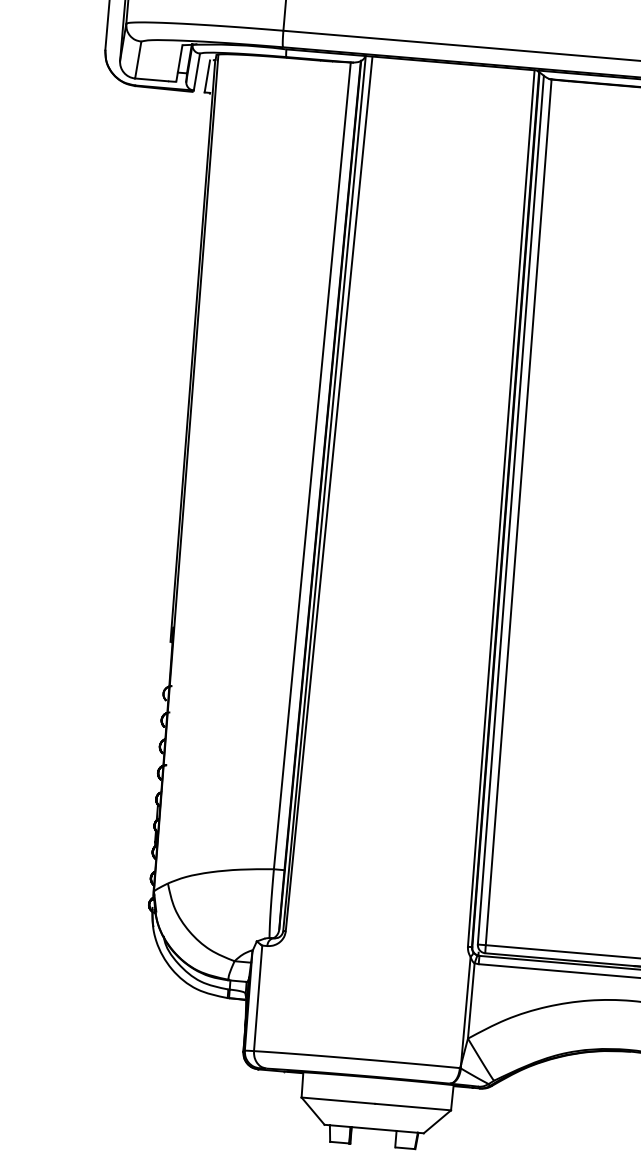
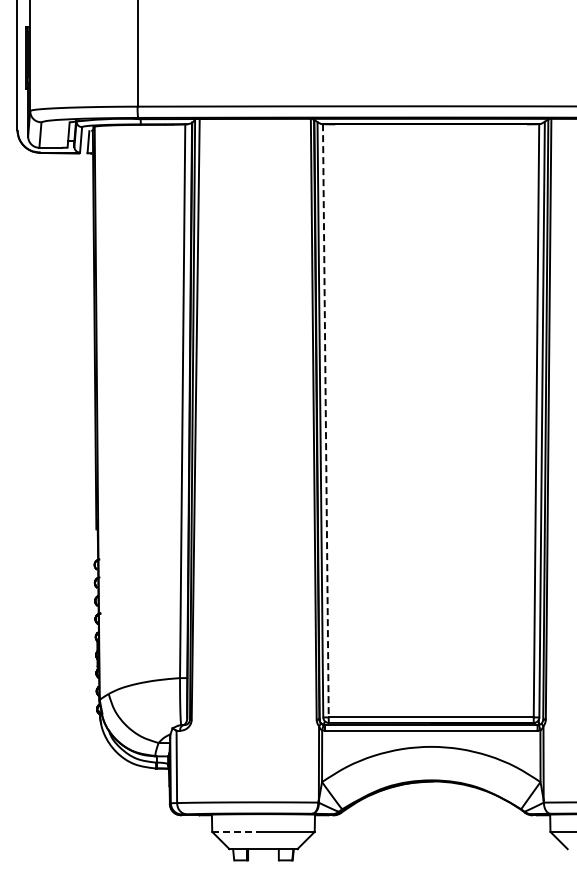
line: (518, 511) -> (325, 420), solid -> dashed
line: (338, 1100) -> (237, 831), solid -> dashed

